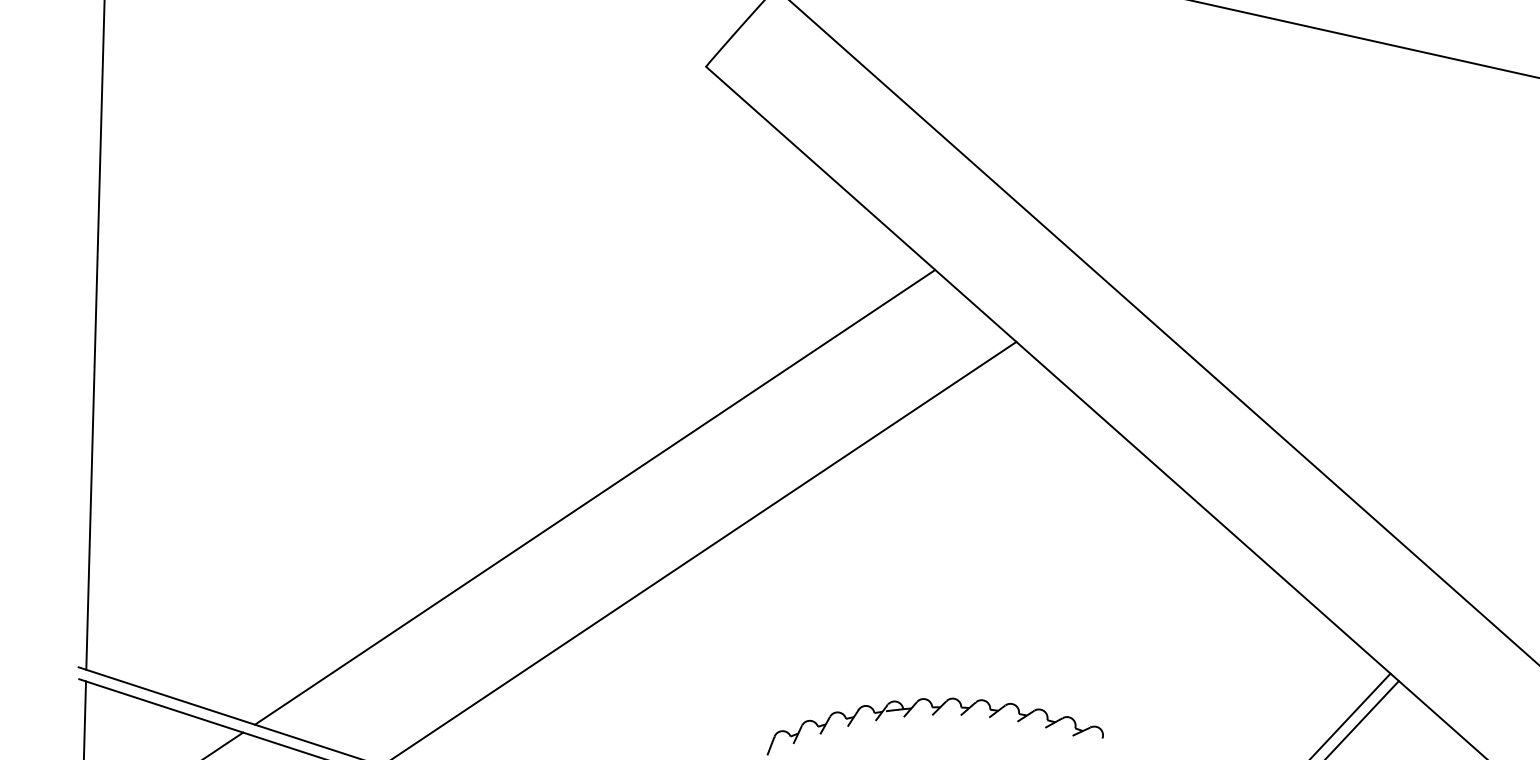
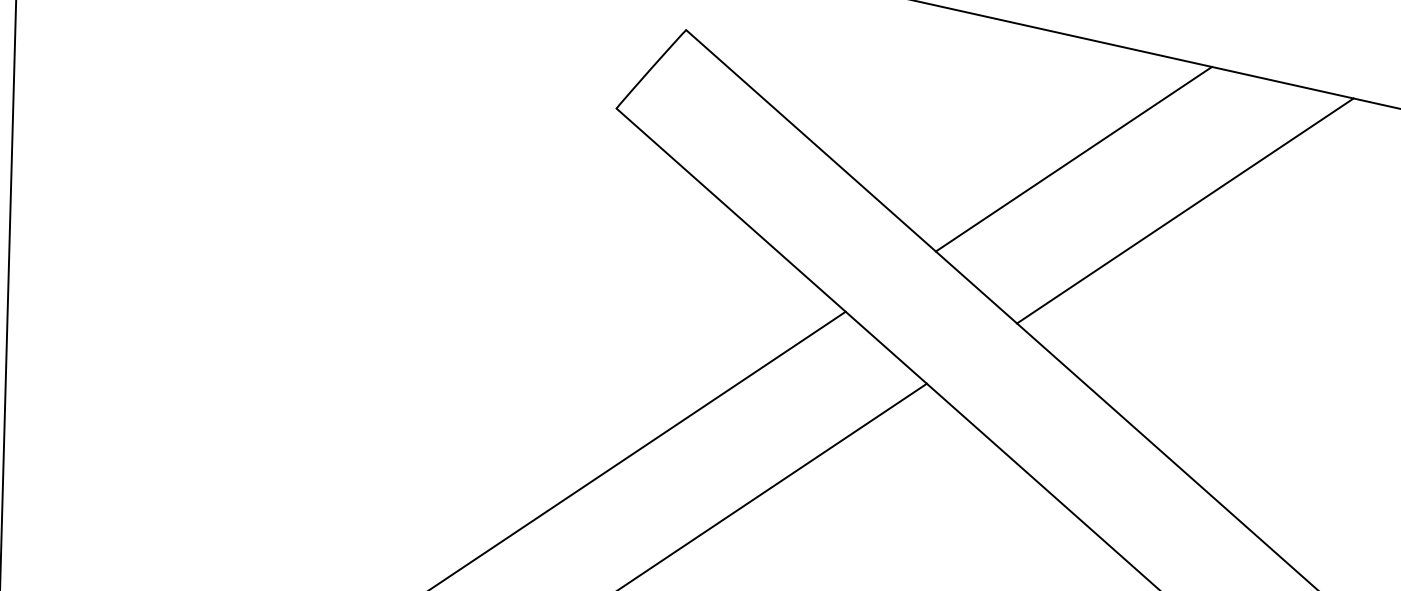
line: (1163, 117) -> (1073, 159), added
line: (1274, 168) -> (1184, 210), added

